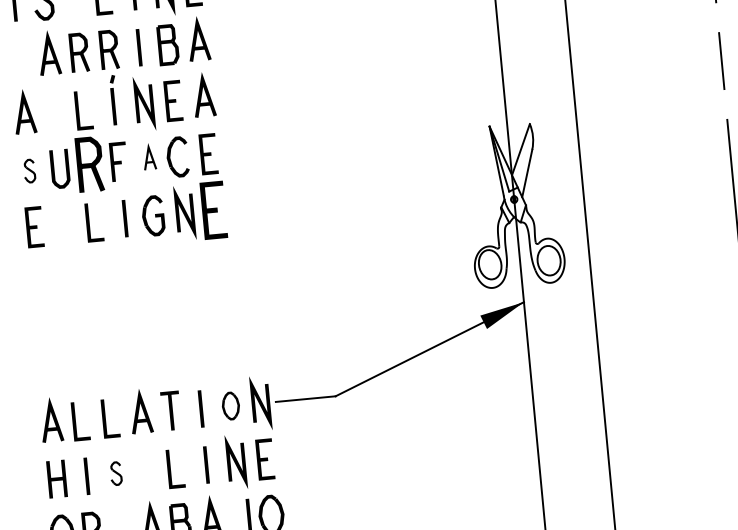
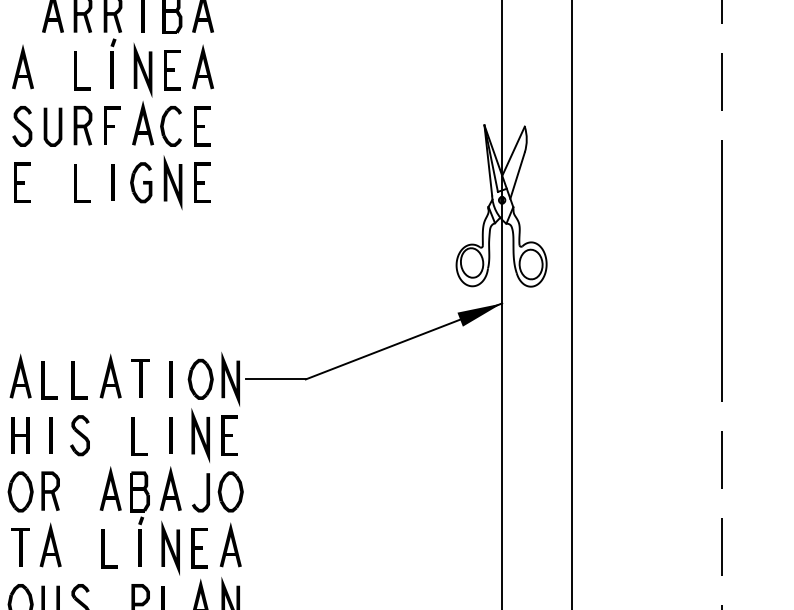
part: (148, 156) -> (142, 123), size x1.67
part: (89, 164) -> (82, 125), size x0.71
part: (29, 171) -> (22, 126), size x1.67
part: (214, 209) -> (202, 182), size x0.71
part: (230, 405) -> (200, 378), size x1.43
part: (115, 473) -> (79, 435), size x1.67

